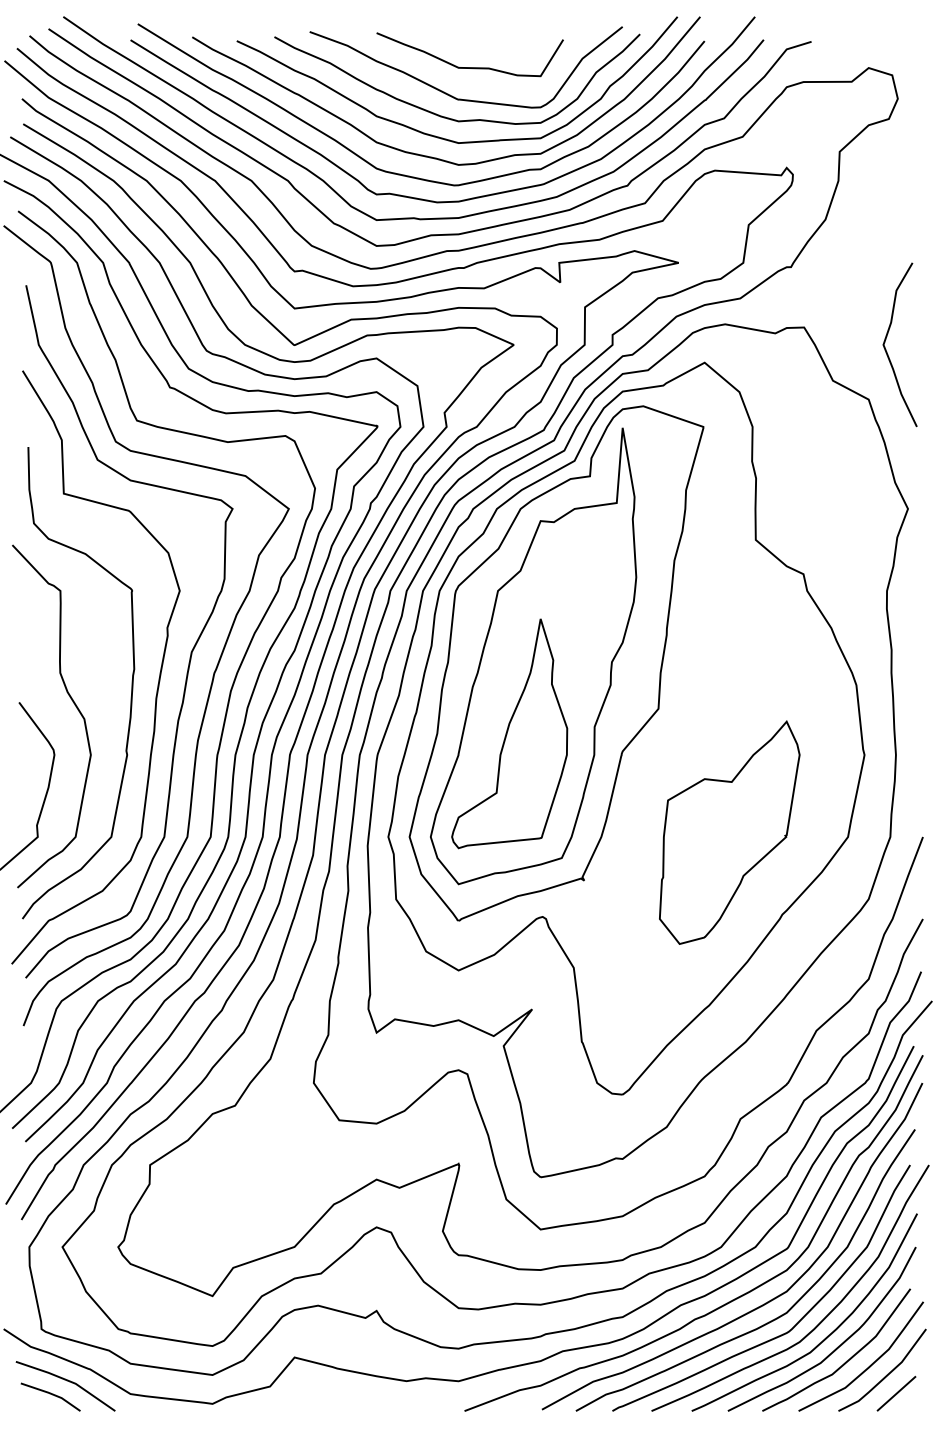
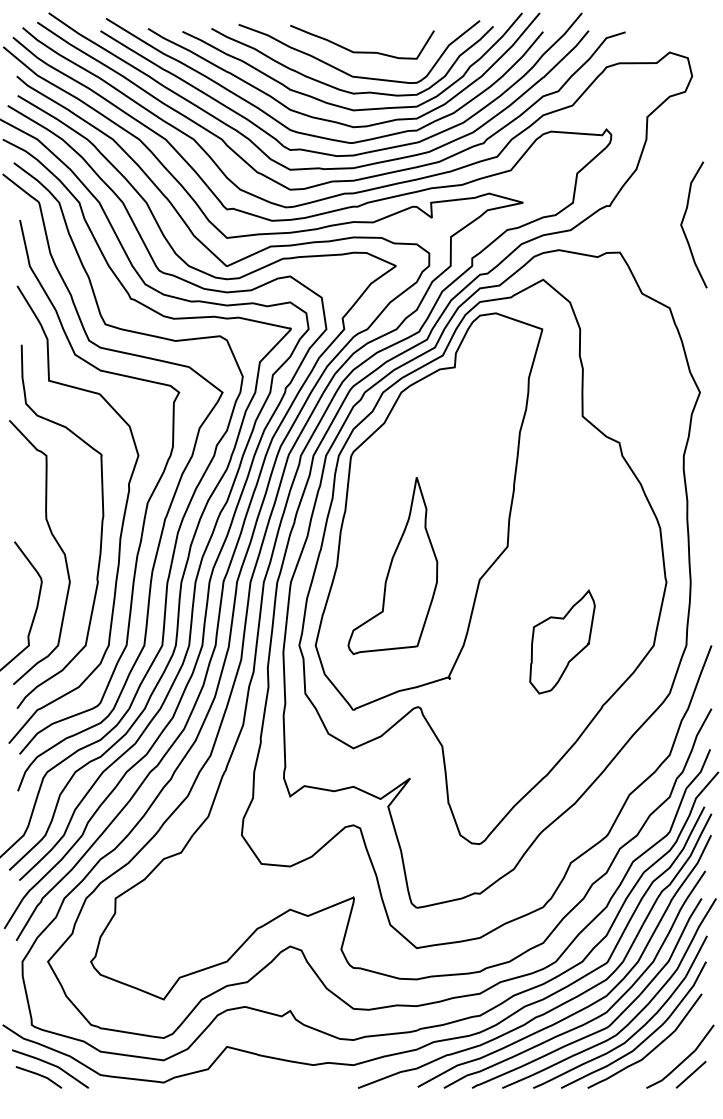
curve: (886, 340) -> (683, 221), moved
part: (533, 655) -> (411, 505), removed
part: (729, 831) -> (562, 641), size x0.6
curve: (869, 1364) -> (670, 1052), removed

